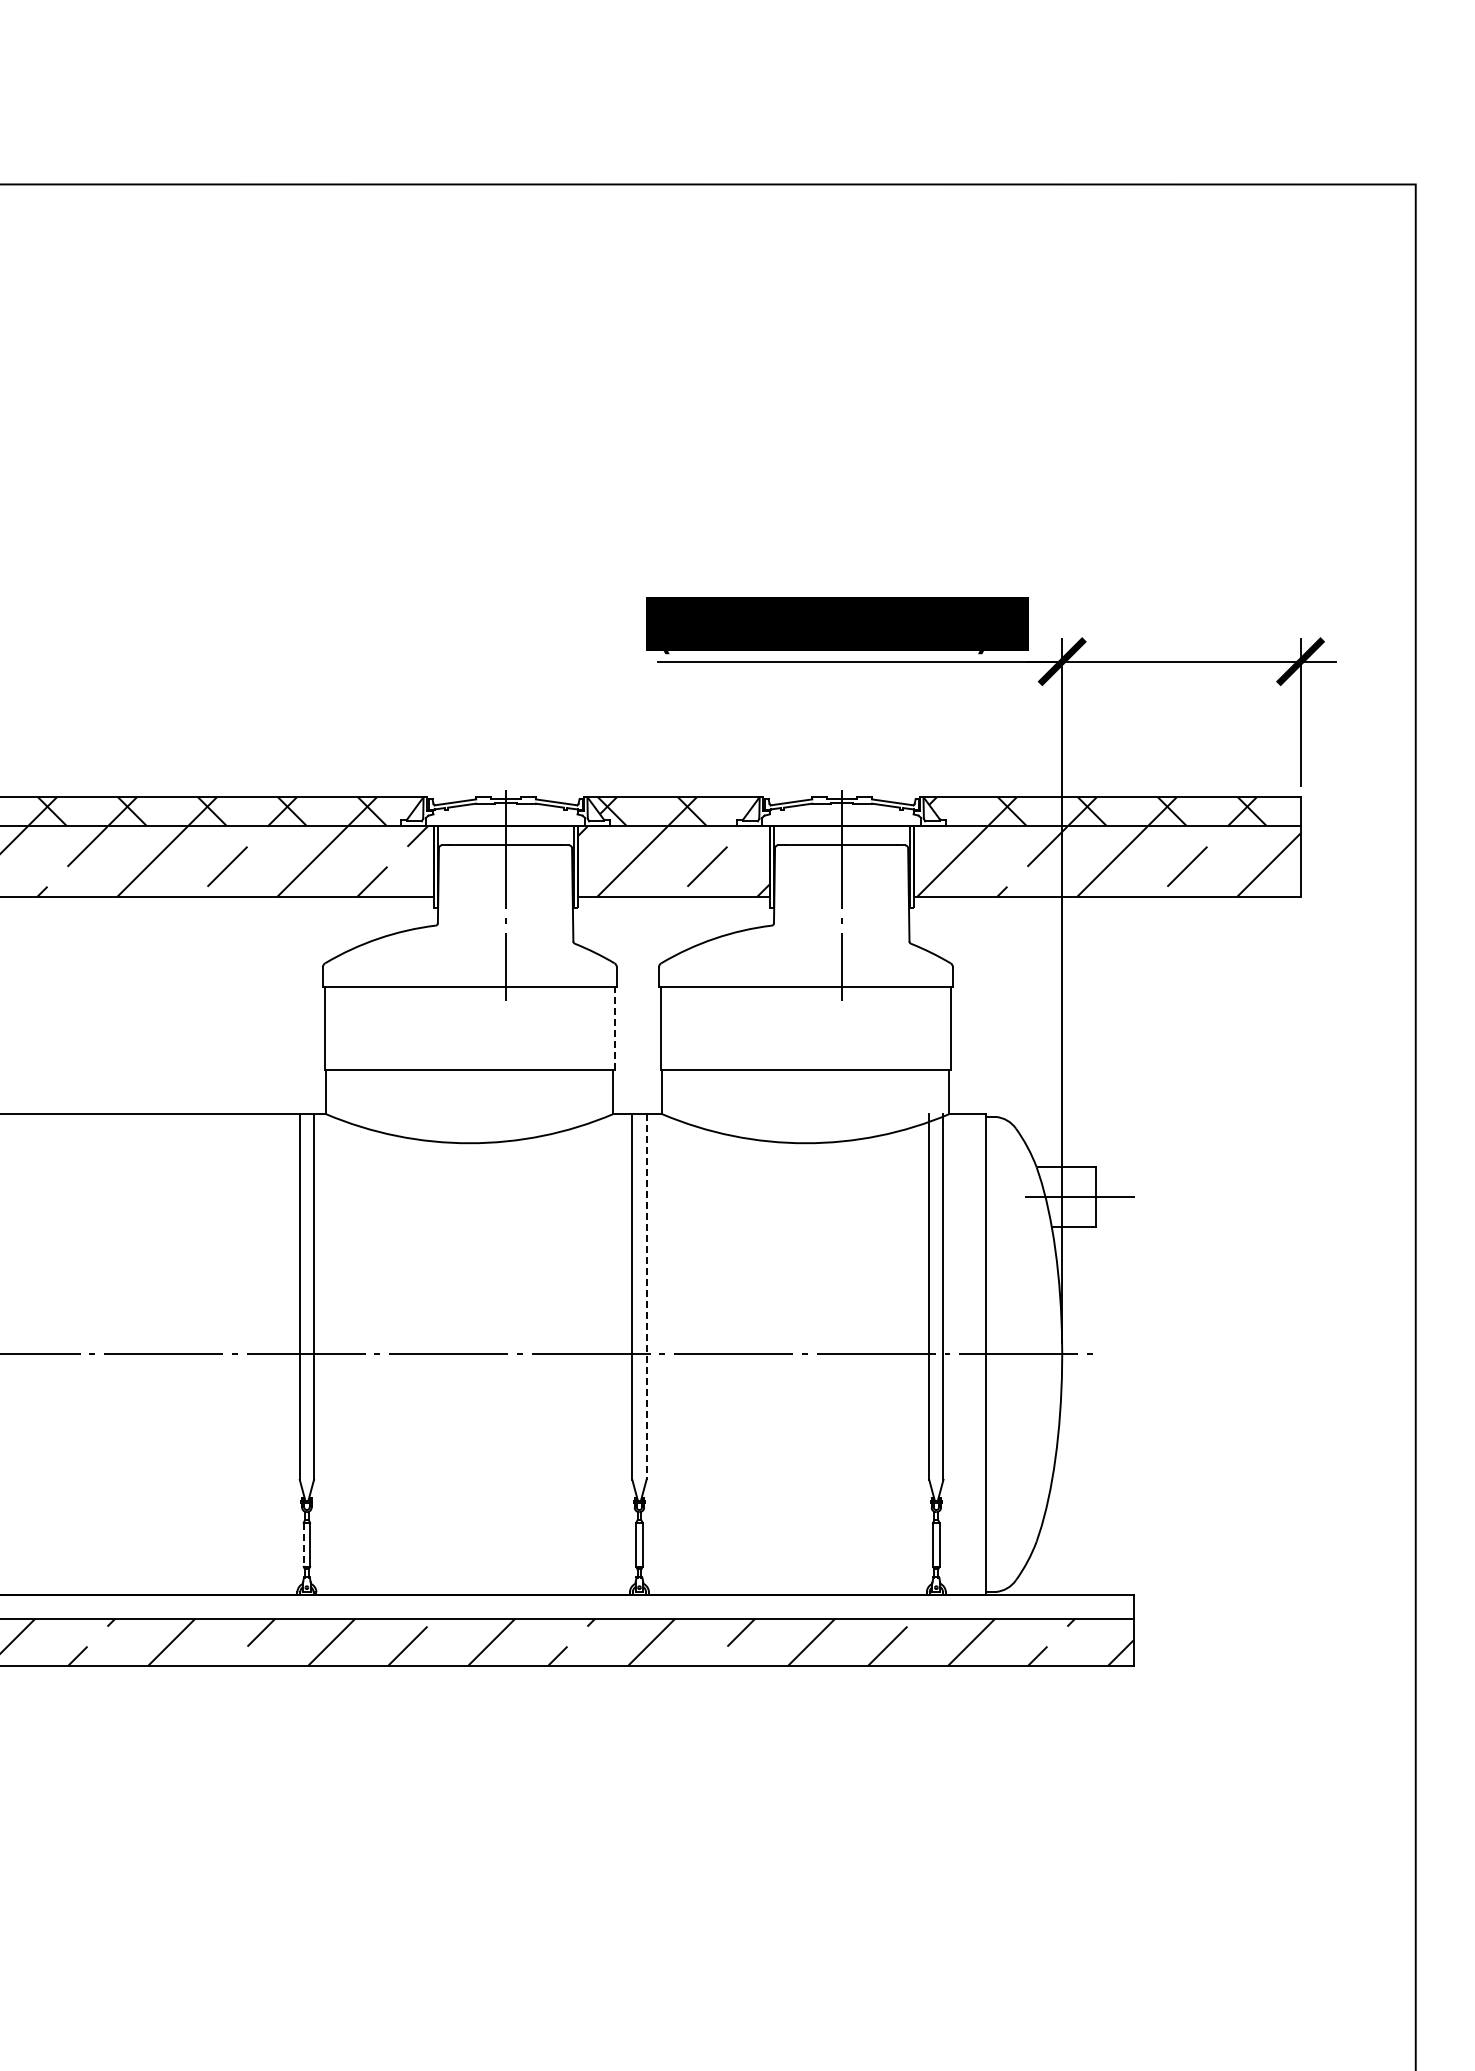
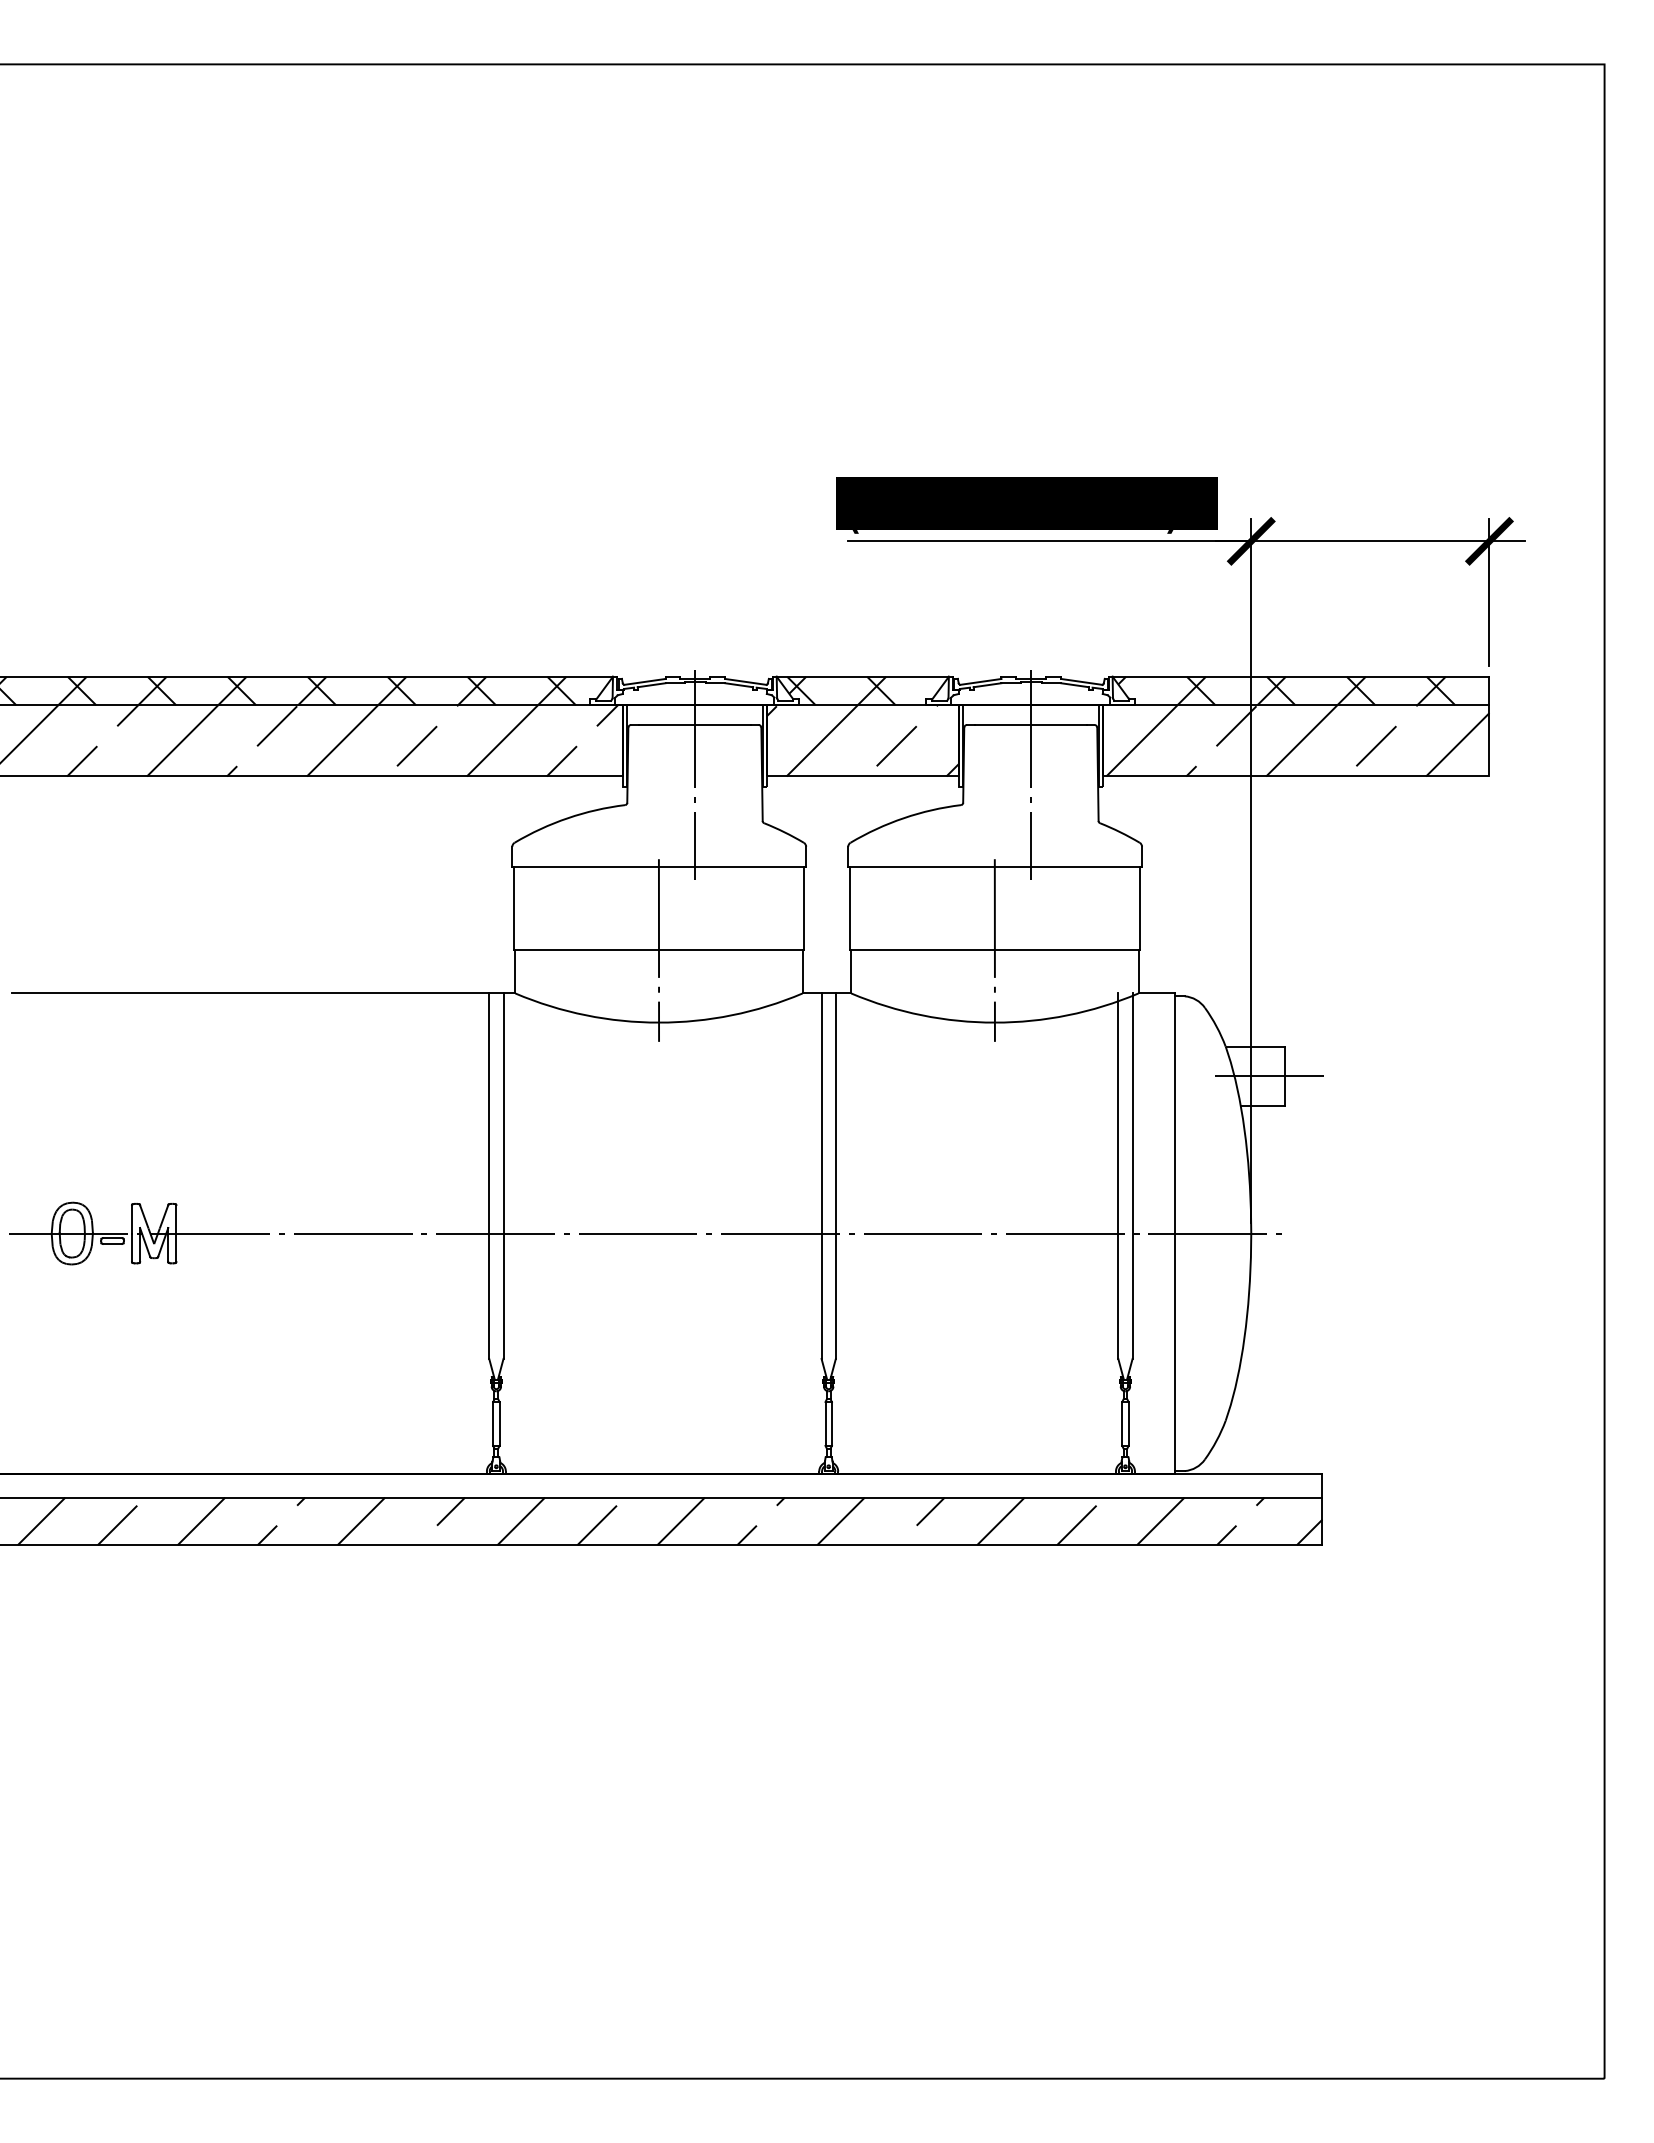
line: (614, 1029) -> (803, 908), dashed -> solid
line: (469, 1071) -> (658, 950), added
line: (805, 1071) -> (994, 950), added
line: (646, 1297) -> (835, 1176), dashed -> solid
line: (304, 1544) -> (493, 1423), dashed -> solid

